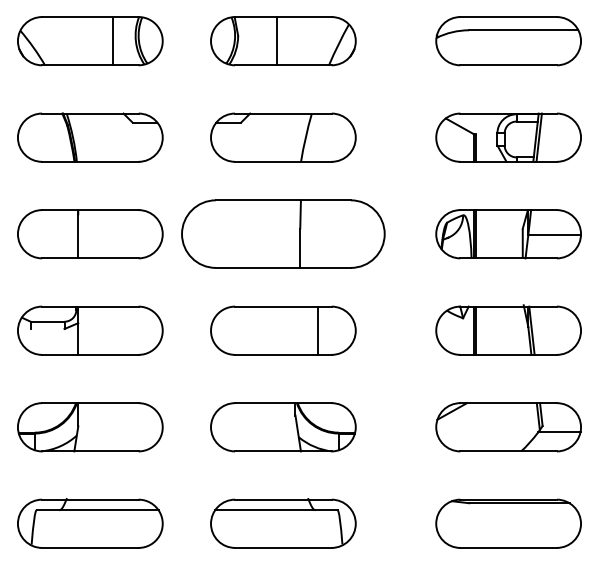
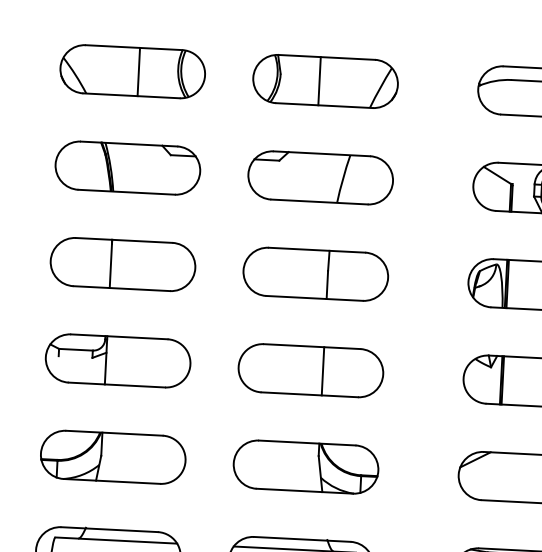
line: (113, 41) -> (138, 72), moved
part: (283, 234) -> (315, 274), size x0.71
line: (318, 330) -> (323, 371), moved

